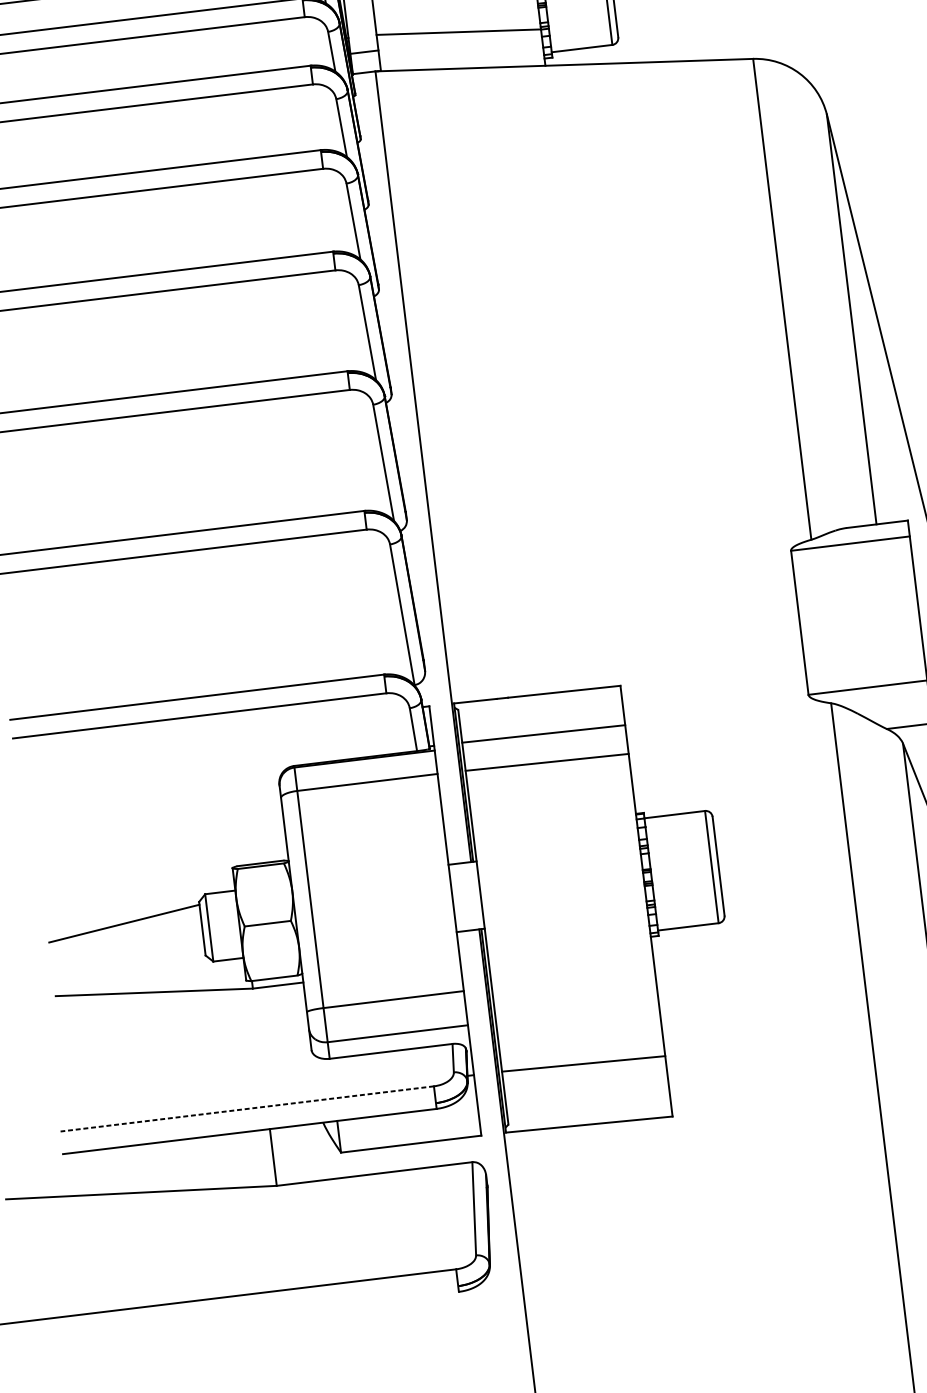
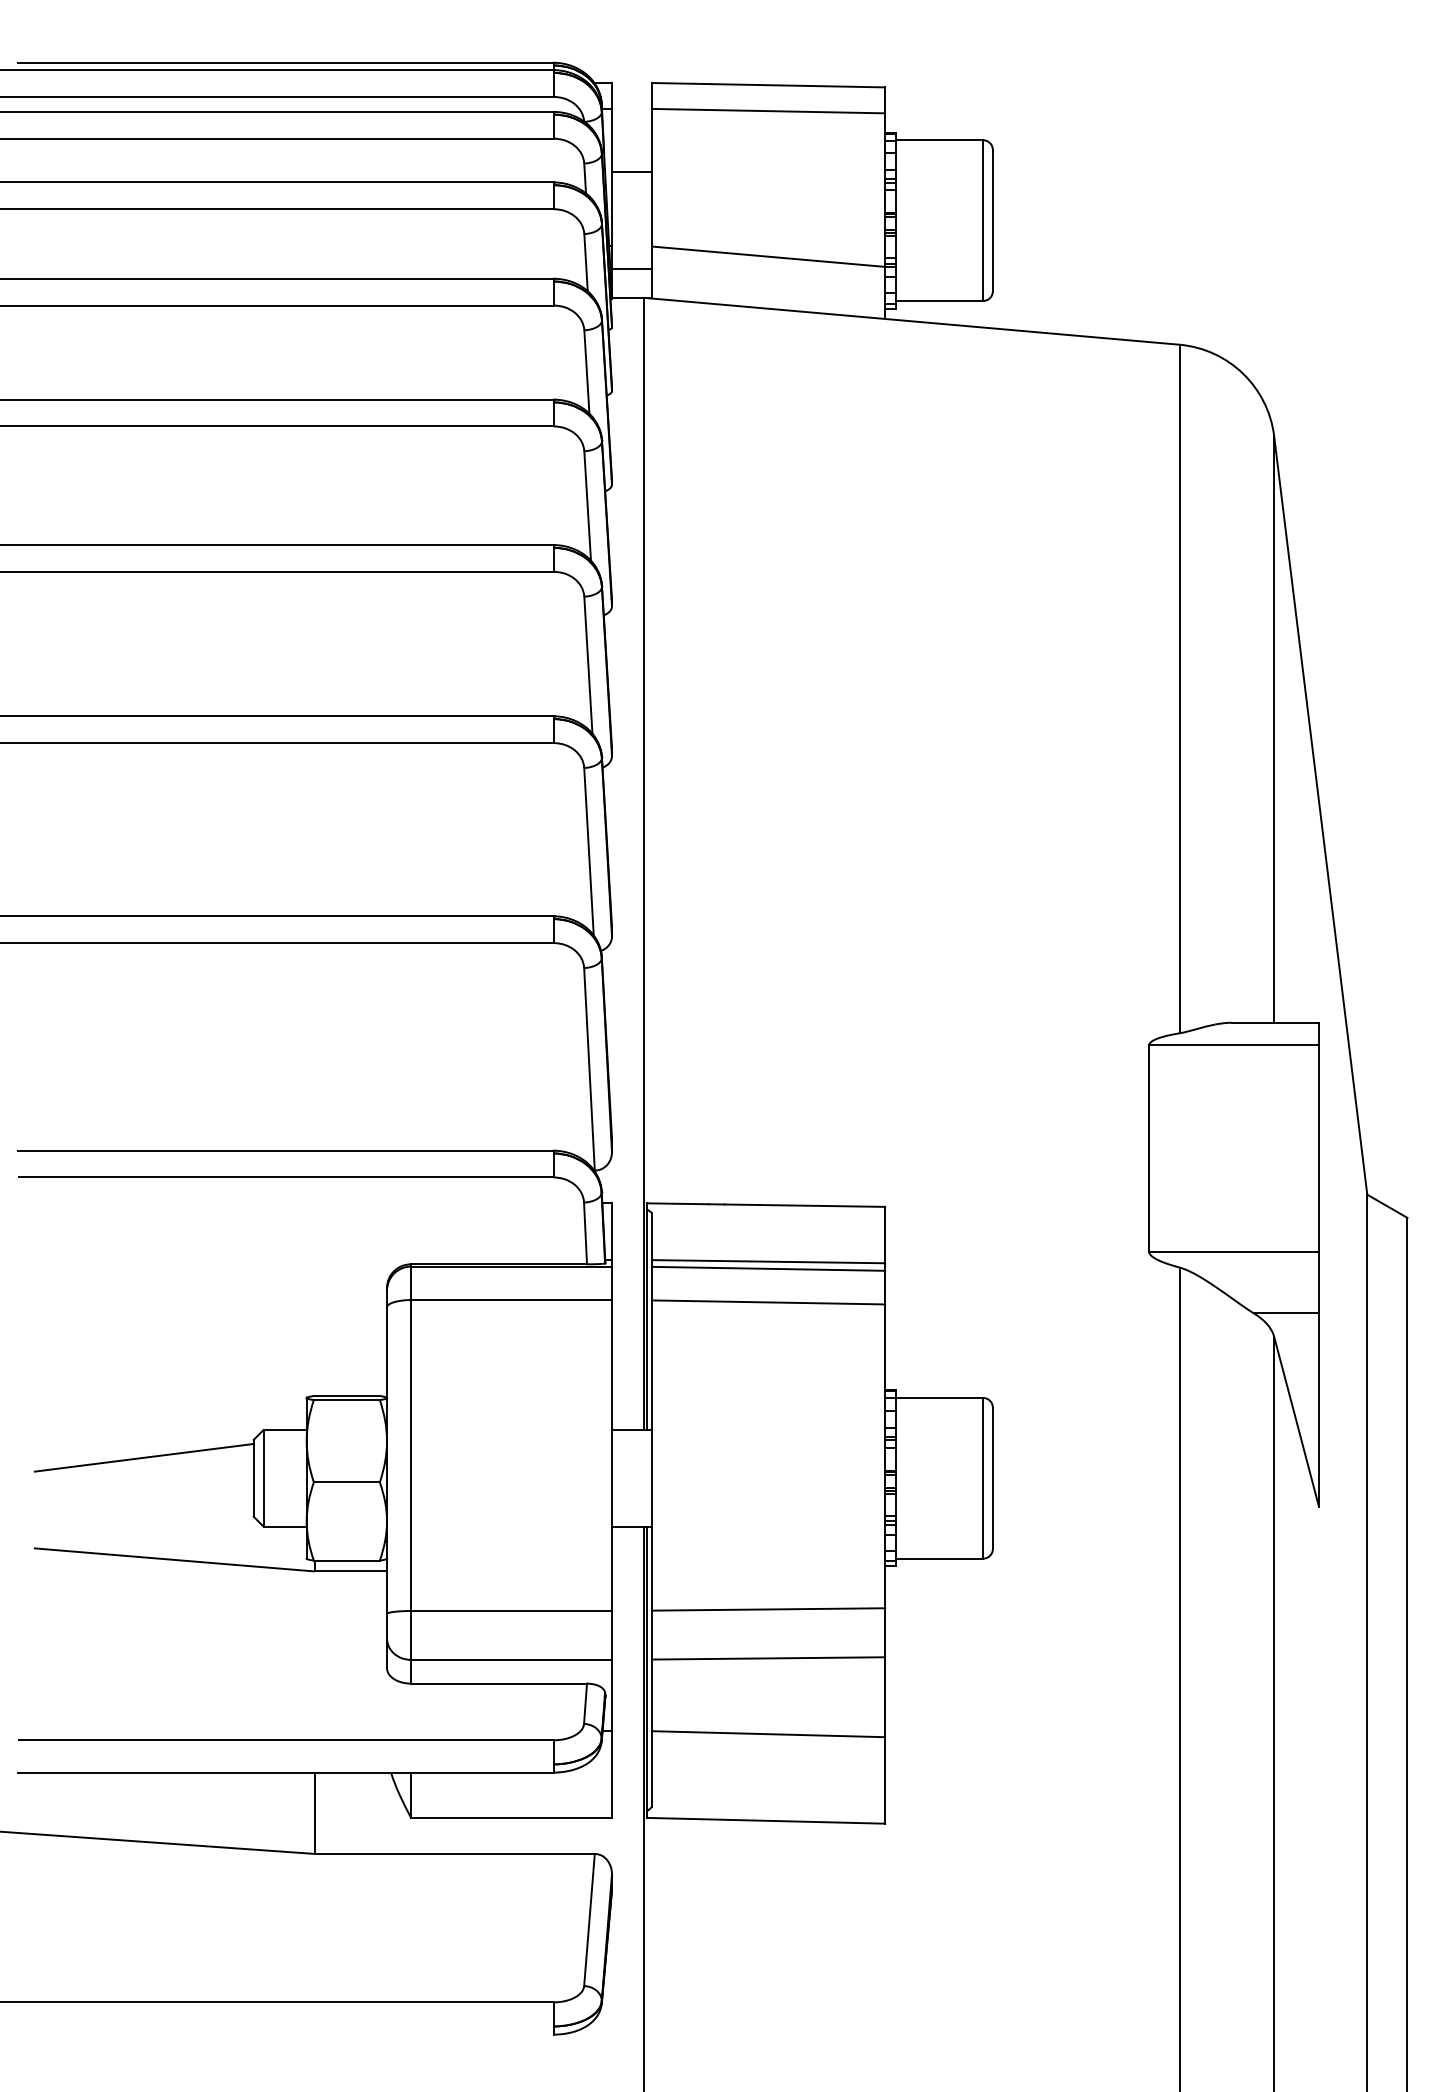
line: (544, 738) -> (768, 1268), added
line: (572, 976) -> (768, 1609), added
line: (577, 1011) -> (768, 1658), added
line: (246, 1109) -> (285, 1740), dashed -> solid

